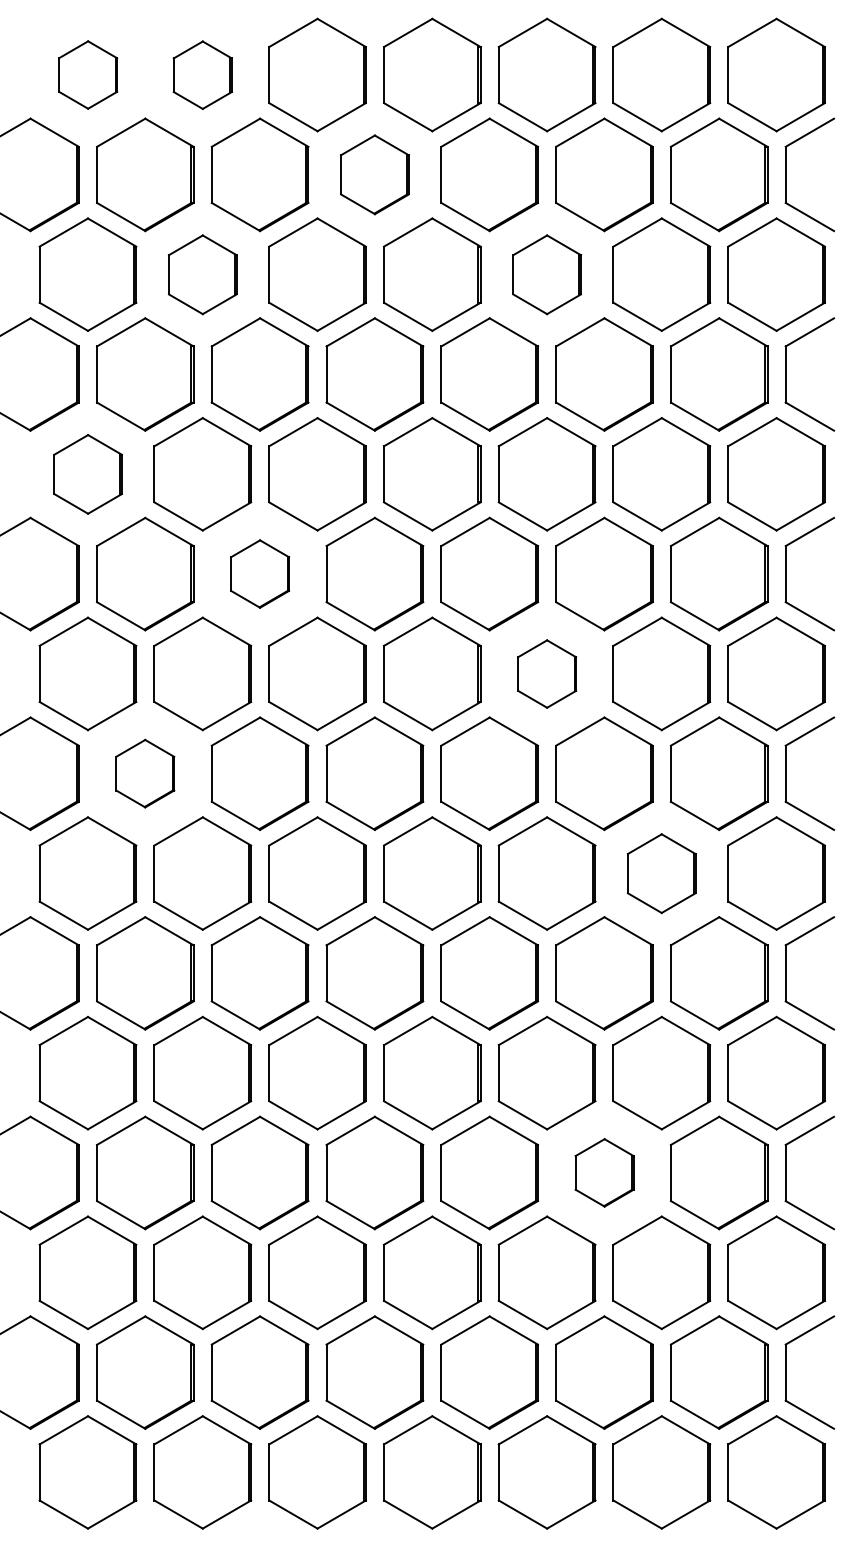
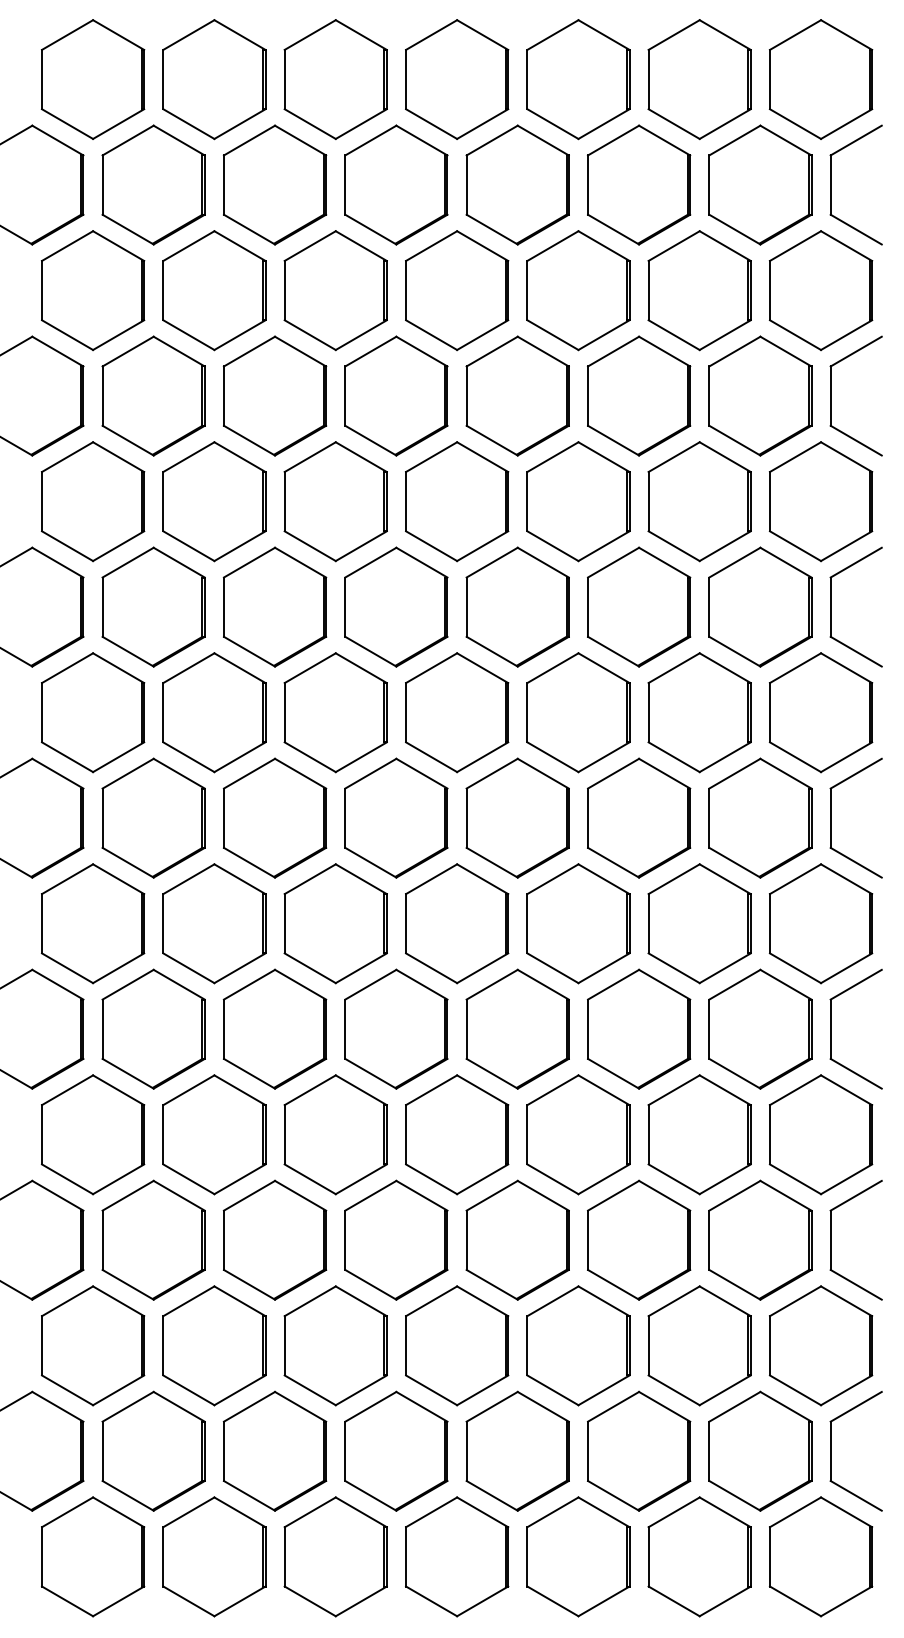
part: (88, 75) -> (93, 79), size x1.67
part: (202, 75) -> (214, 79), size x1.67
part: (375, 174) -> (396, 184), size x1.43
part: (202, 274) -> (214, 290), size x1.43
part: (547, 274) -> (578, 290), size x1.43
part: (88, 474) -> (93, 501), size x1.43
part: (259, 573) -> (274, 606), size x1.67
part: (547, 673) -> (578, 712), size x1.67
part: (145, 773) -> (153, 817), size x1.67
part: (661, 873) -> (699, 923), size x1.43
part: (604, 1172) -> (639, 1239), size x1.67

